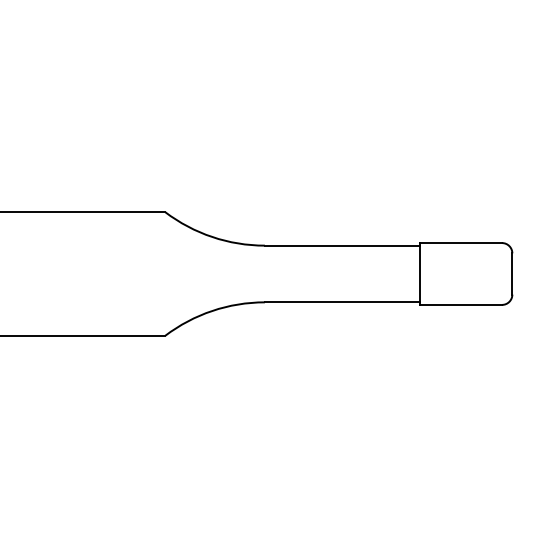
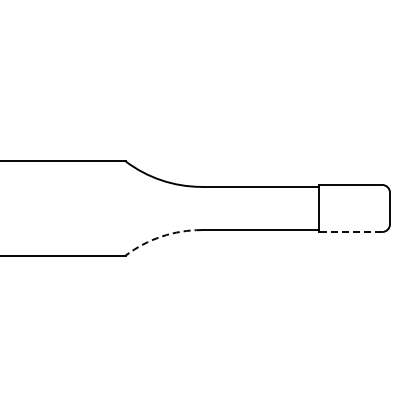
line: (460, 305) -> (350, 232), solid -> dashed
arc: (212, 310) -> (161, 236), solid -> dashed

